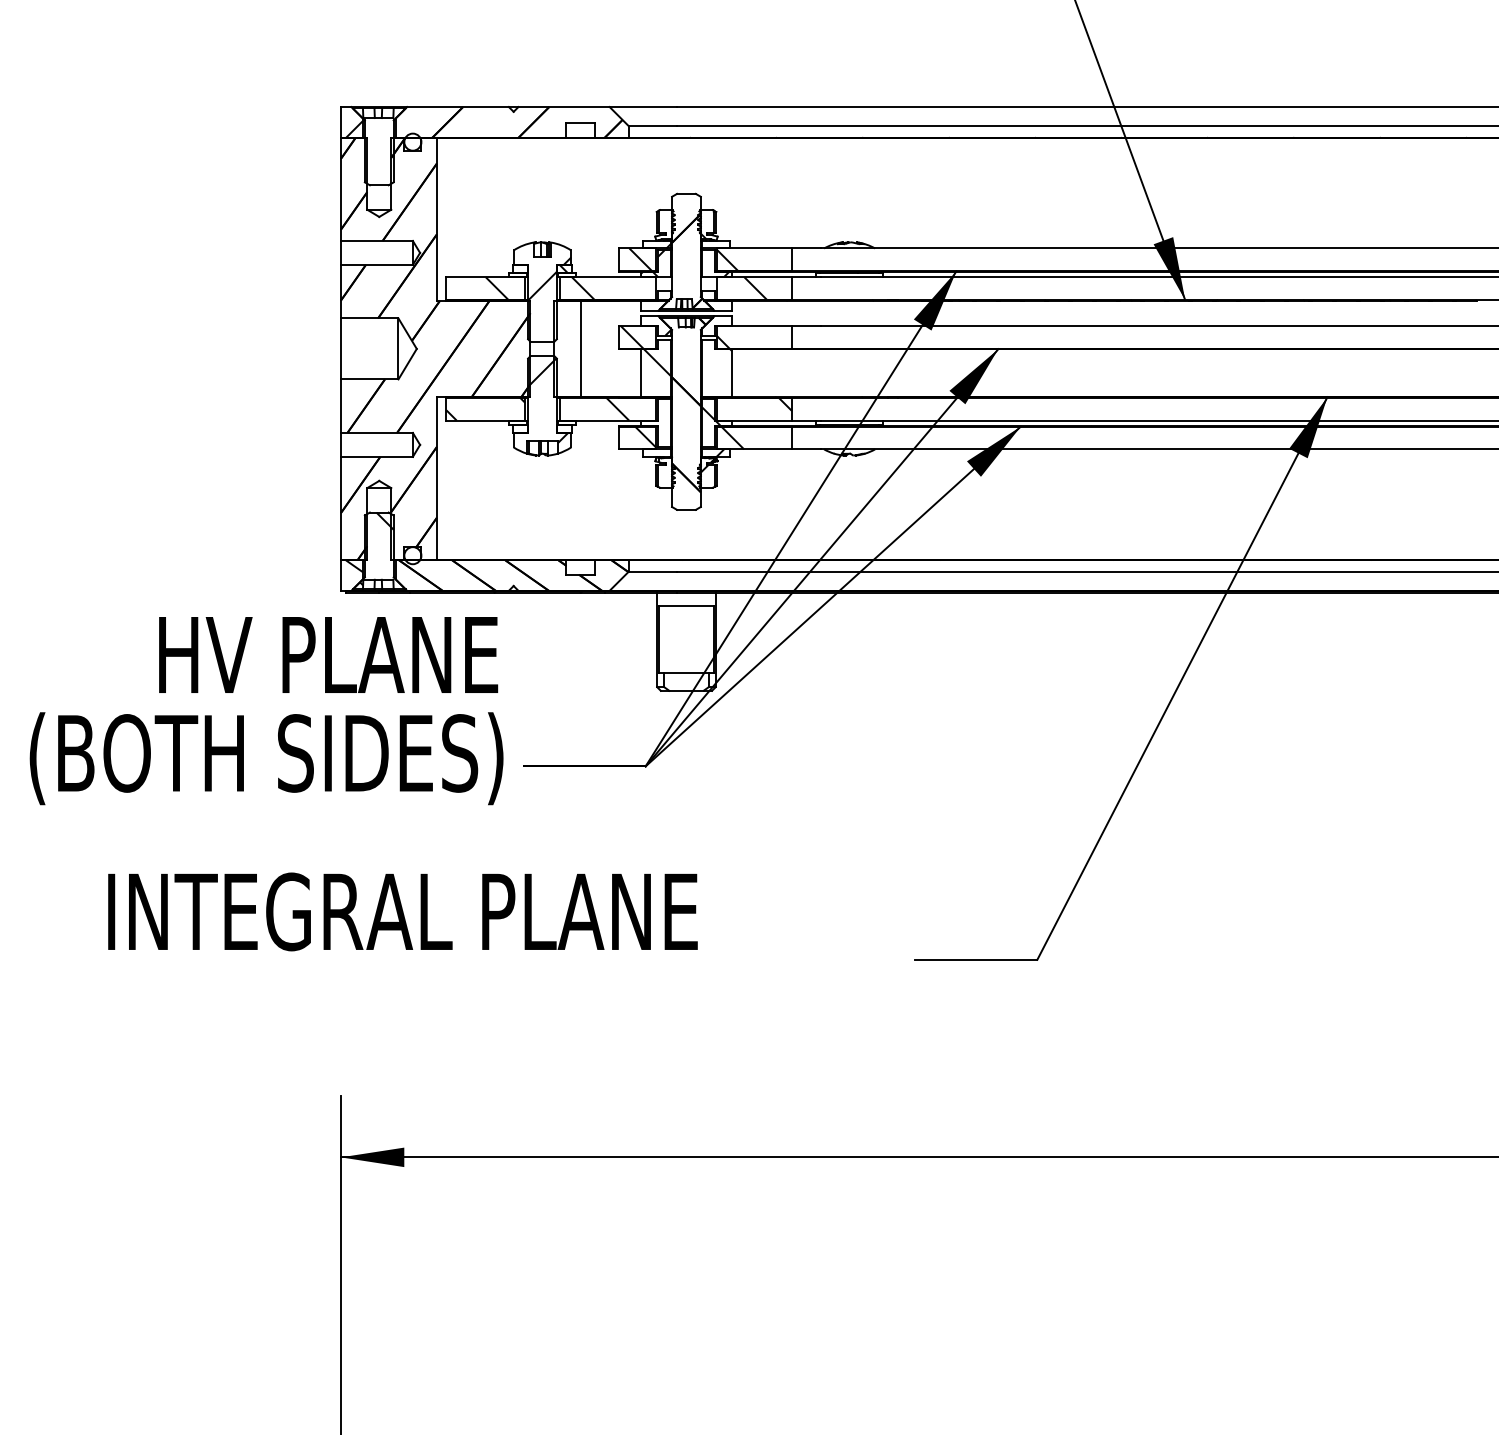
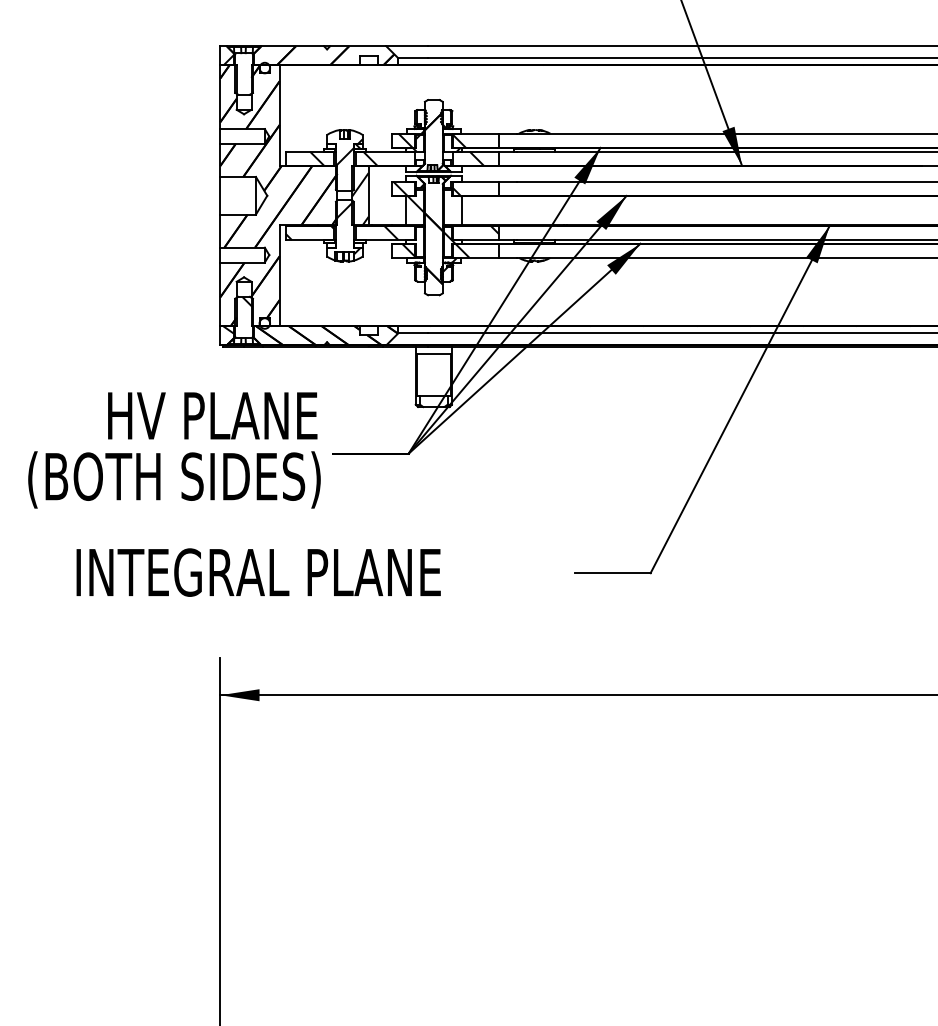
hatch: (567, 354) -> (360, 199), added
text: (266, 711) -> (174, 450), moved
text: (402, 911) -> (258, 572), moved

